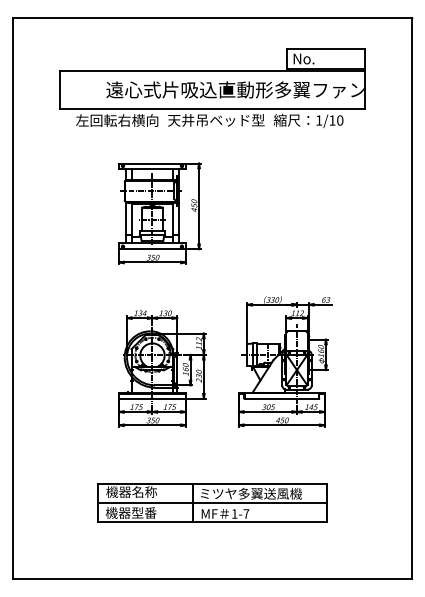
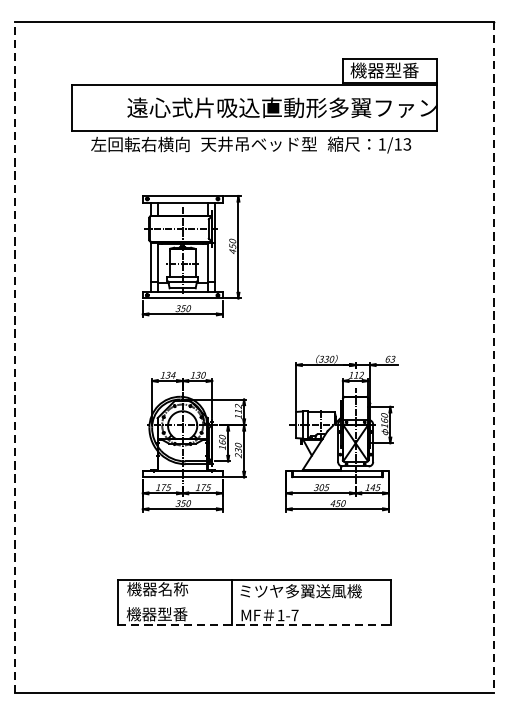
text: (320, 58) -> (383, 70), No. -> 機器型番
text: (340, 120) -> (407, 144), 1/10 -> 1/13
line: (12, 298) -> (15, 357), solid -> dashed
line: (412, 298) -> (493, 357), solid -> dashed
line: (212, 502) -> (254, 601), removed
line: (212, 522) -> (254, 625), solid -> dashed

